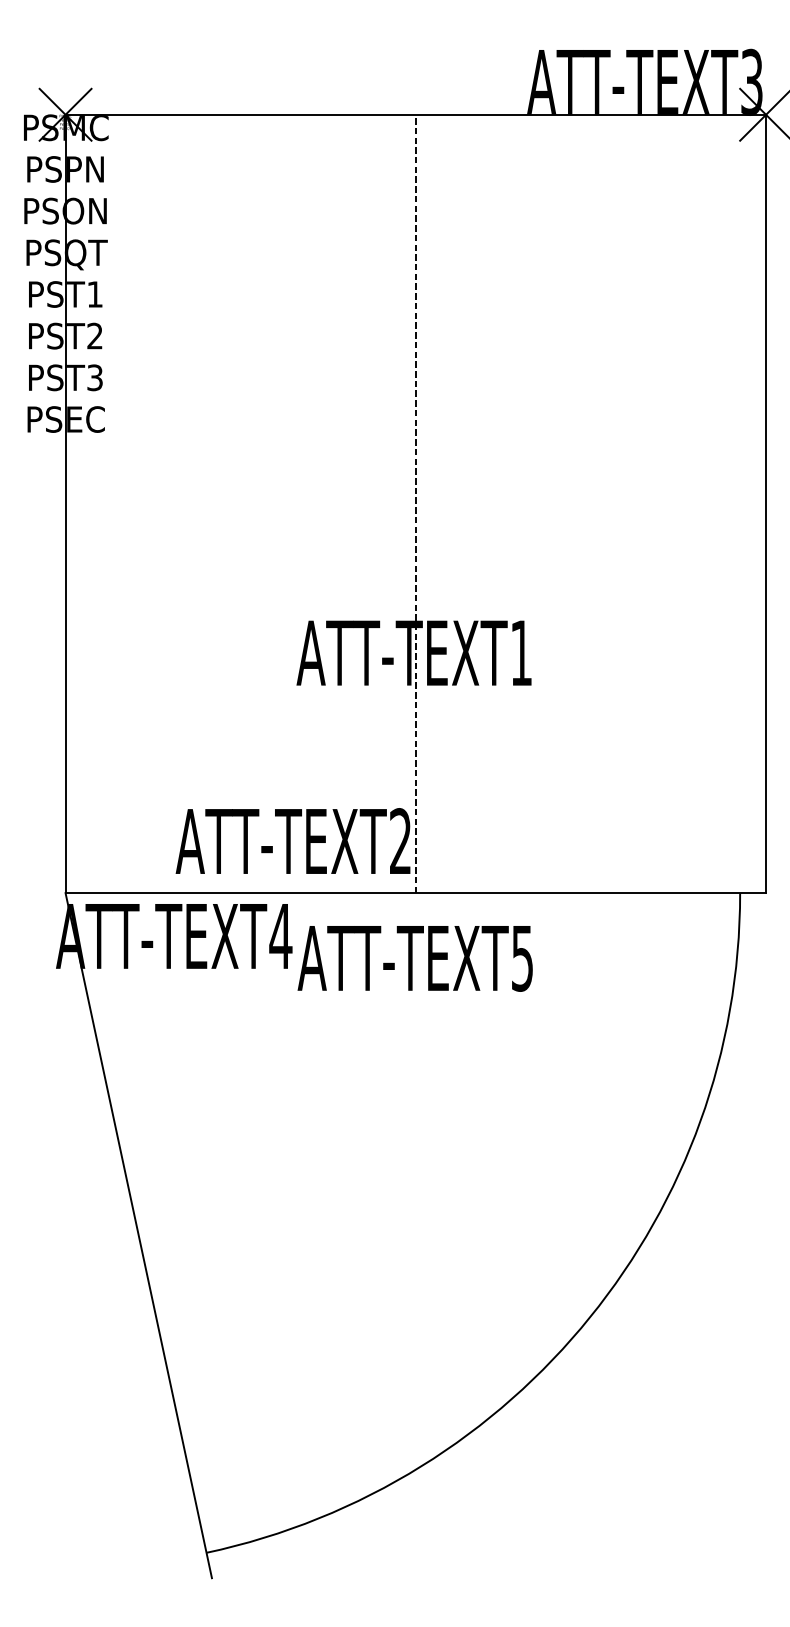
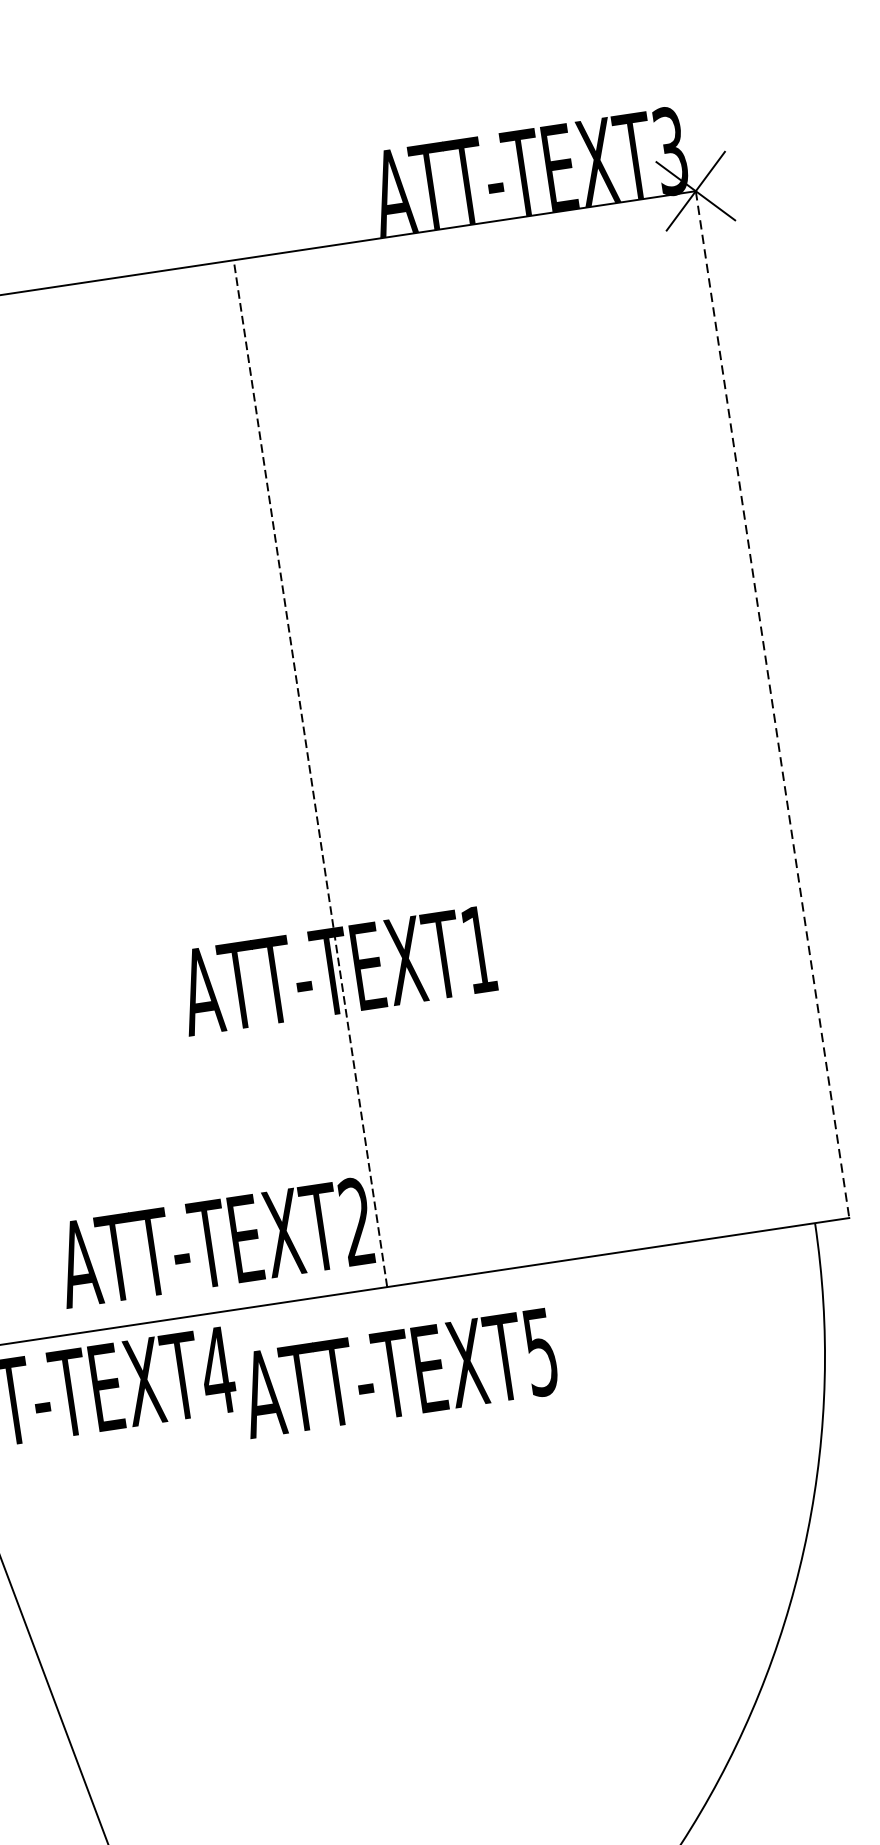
line: (766, 504) -> (773, 705), solid -> dashed

